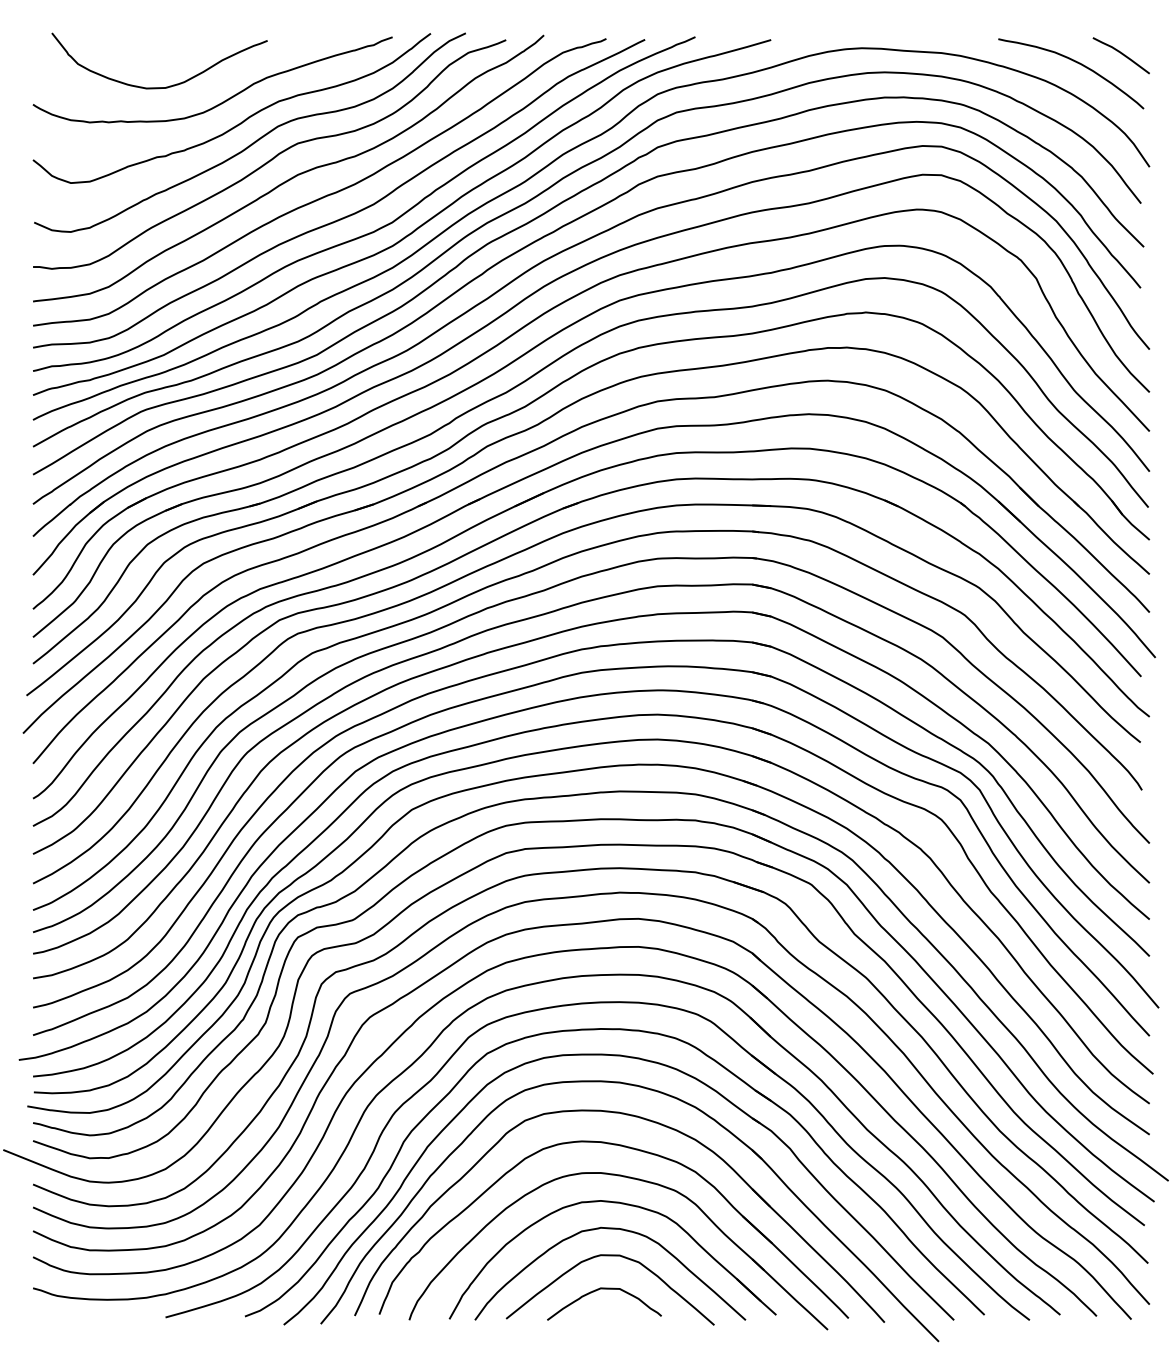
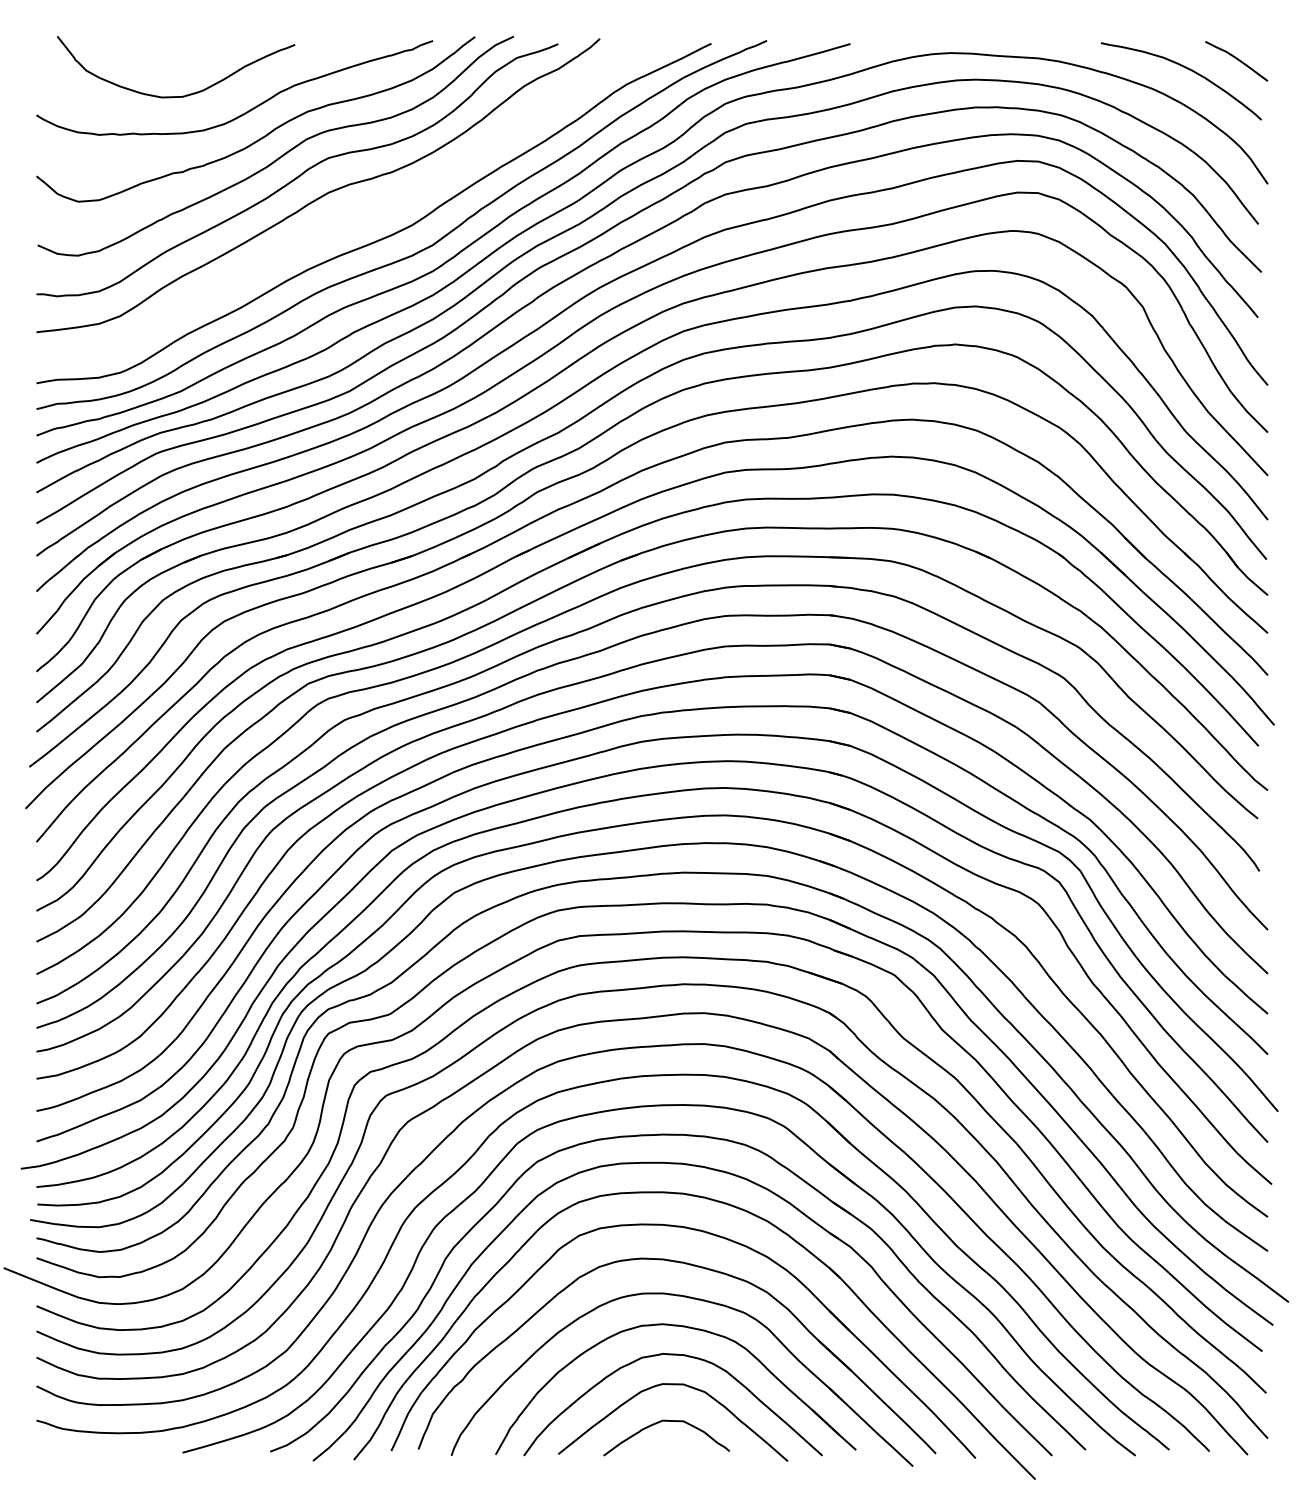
curve: (326, 194) -> (360, 214), removed

